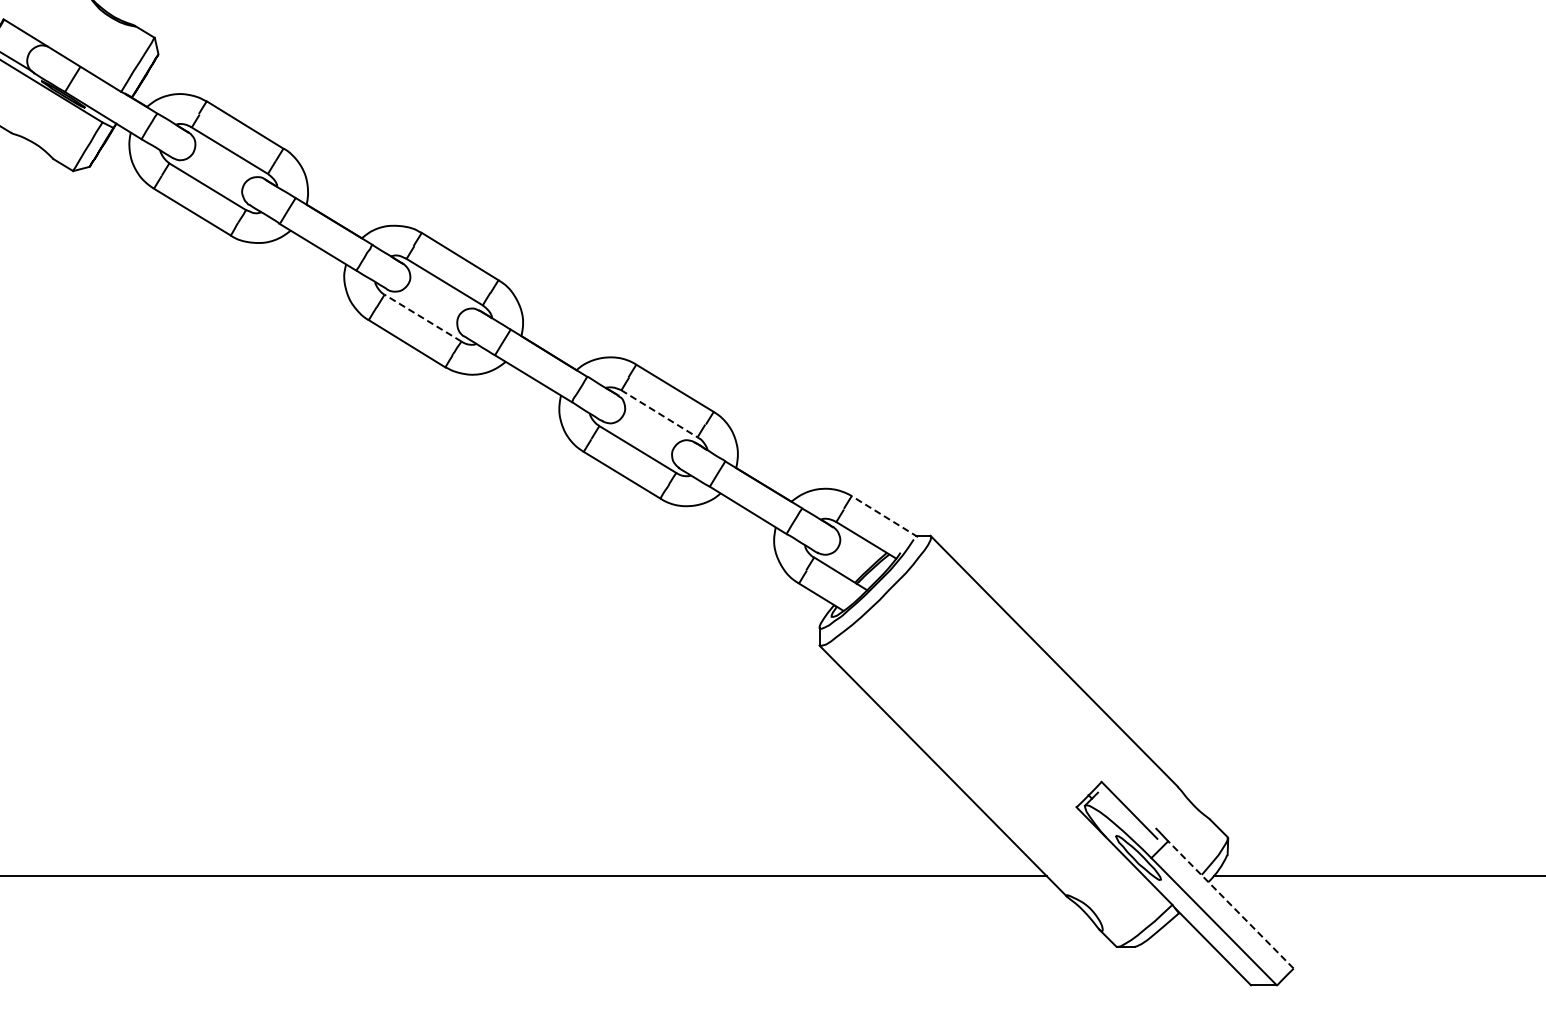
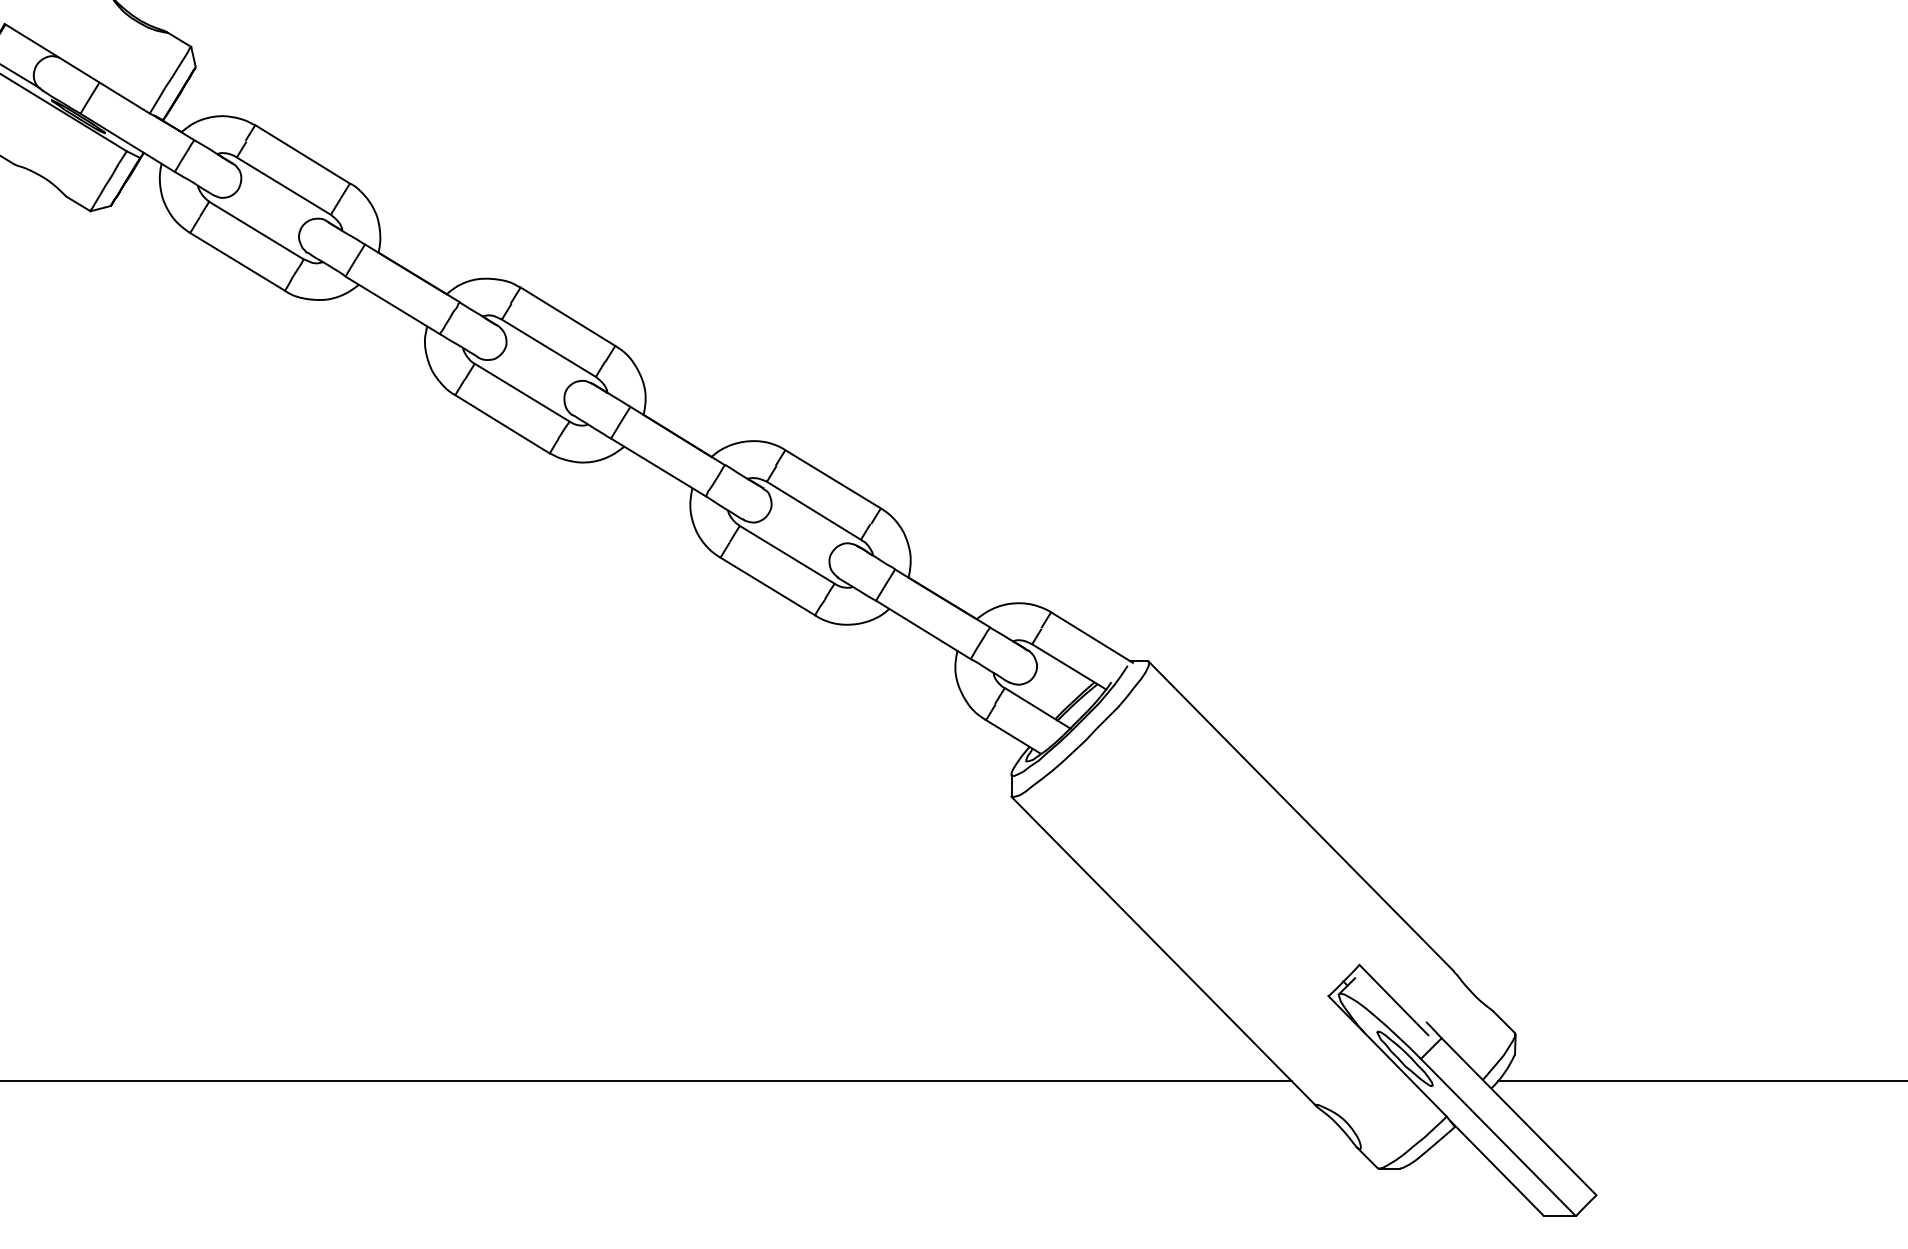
line: (423, 318) -> (522, 393), dashed -> solid
line: (659, 414) -> (813, 511), dashed -> solid
line: (885, 516) -> (1092, 637), dashed -> solid
line: (1230, 904) -> (1518, 1116), dashed -> solid

